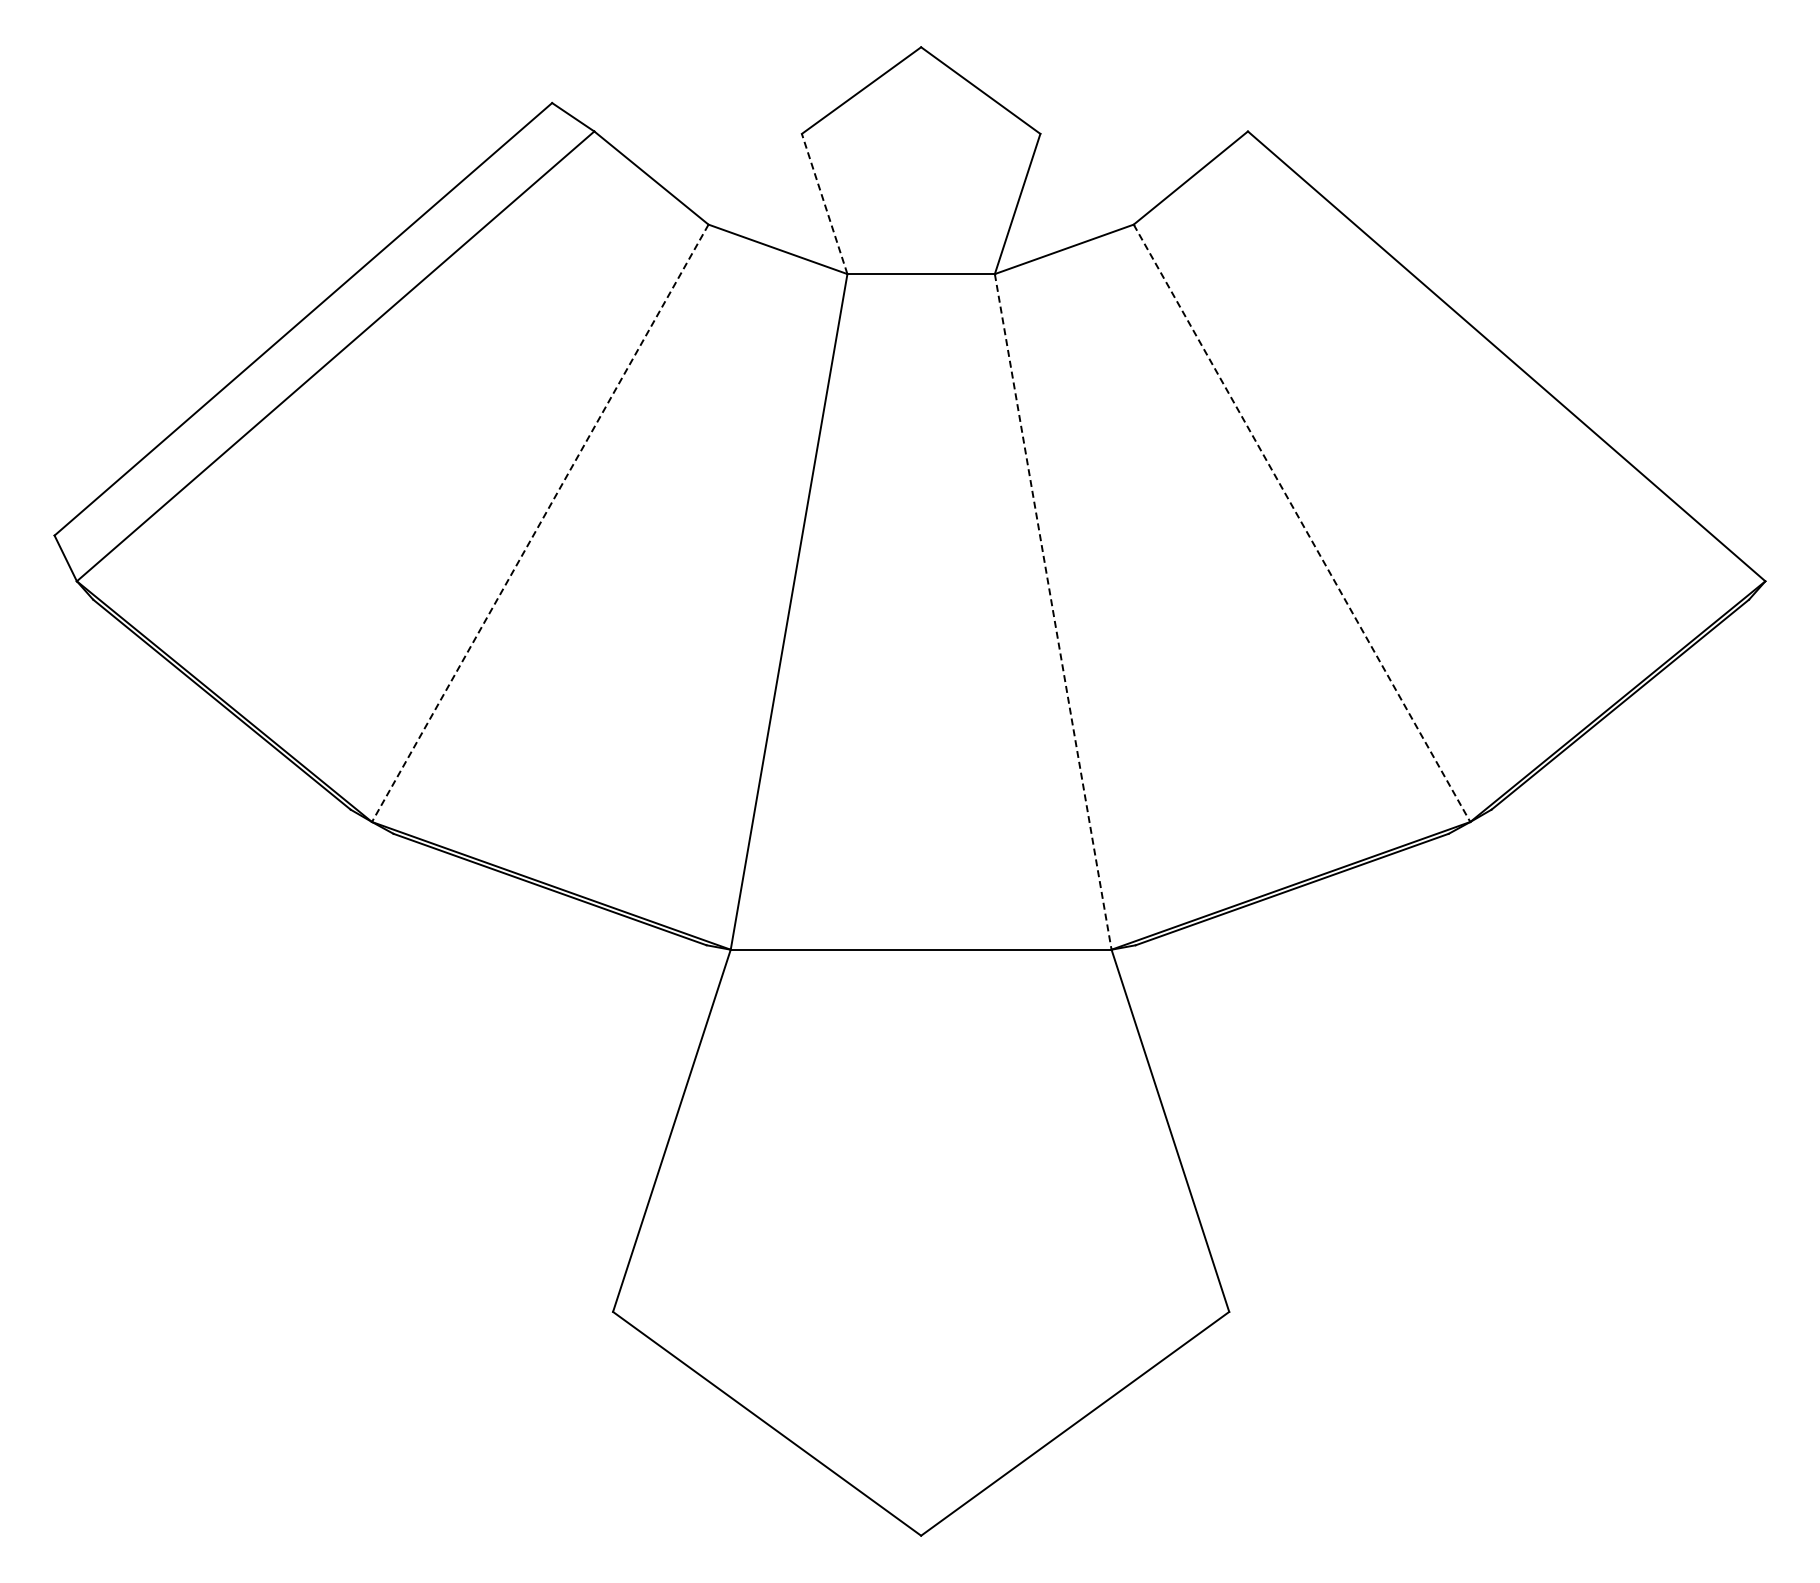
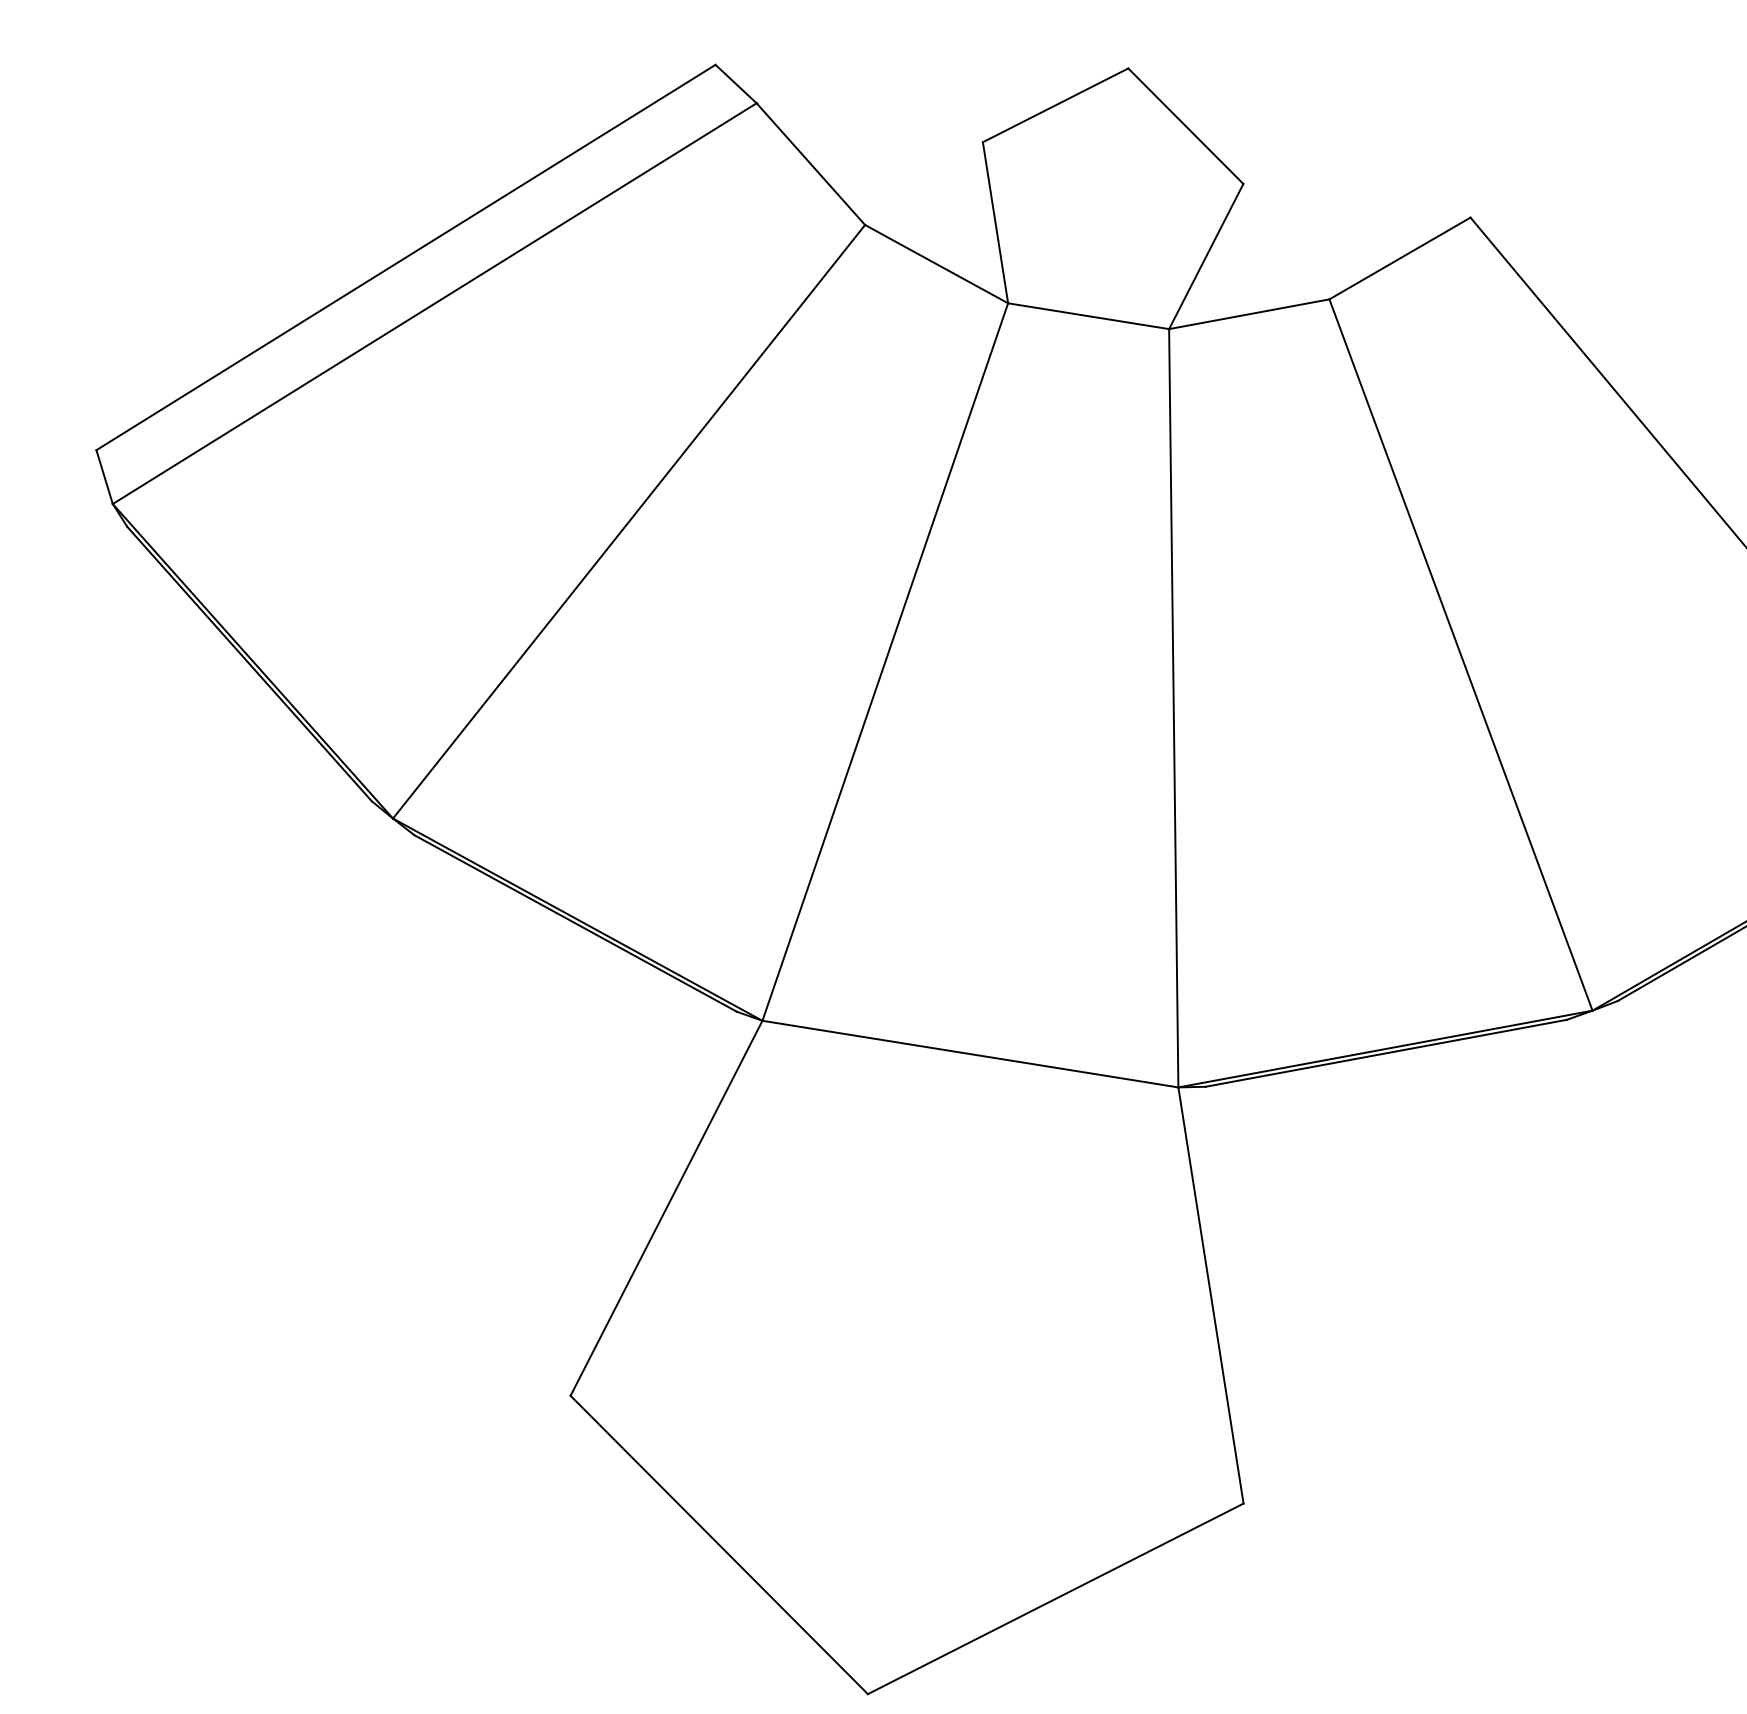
line: (824, 204) -> (995, 223), dashed -> solid
line: (540, 523) -> (629, 522), dashed -> solid
line: (1302, 523) -> (1461, 655), dashed -> solid
line: (1053, 611) -> (1174, 707), dashed -> solid

